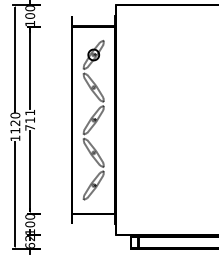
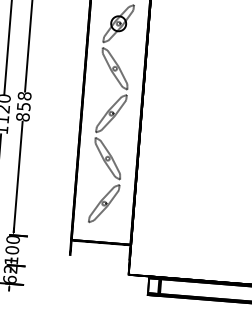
text: (30, 119) -> (24, 105), 711 -> 858

